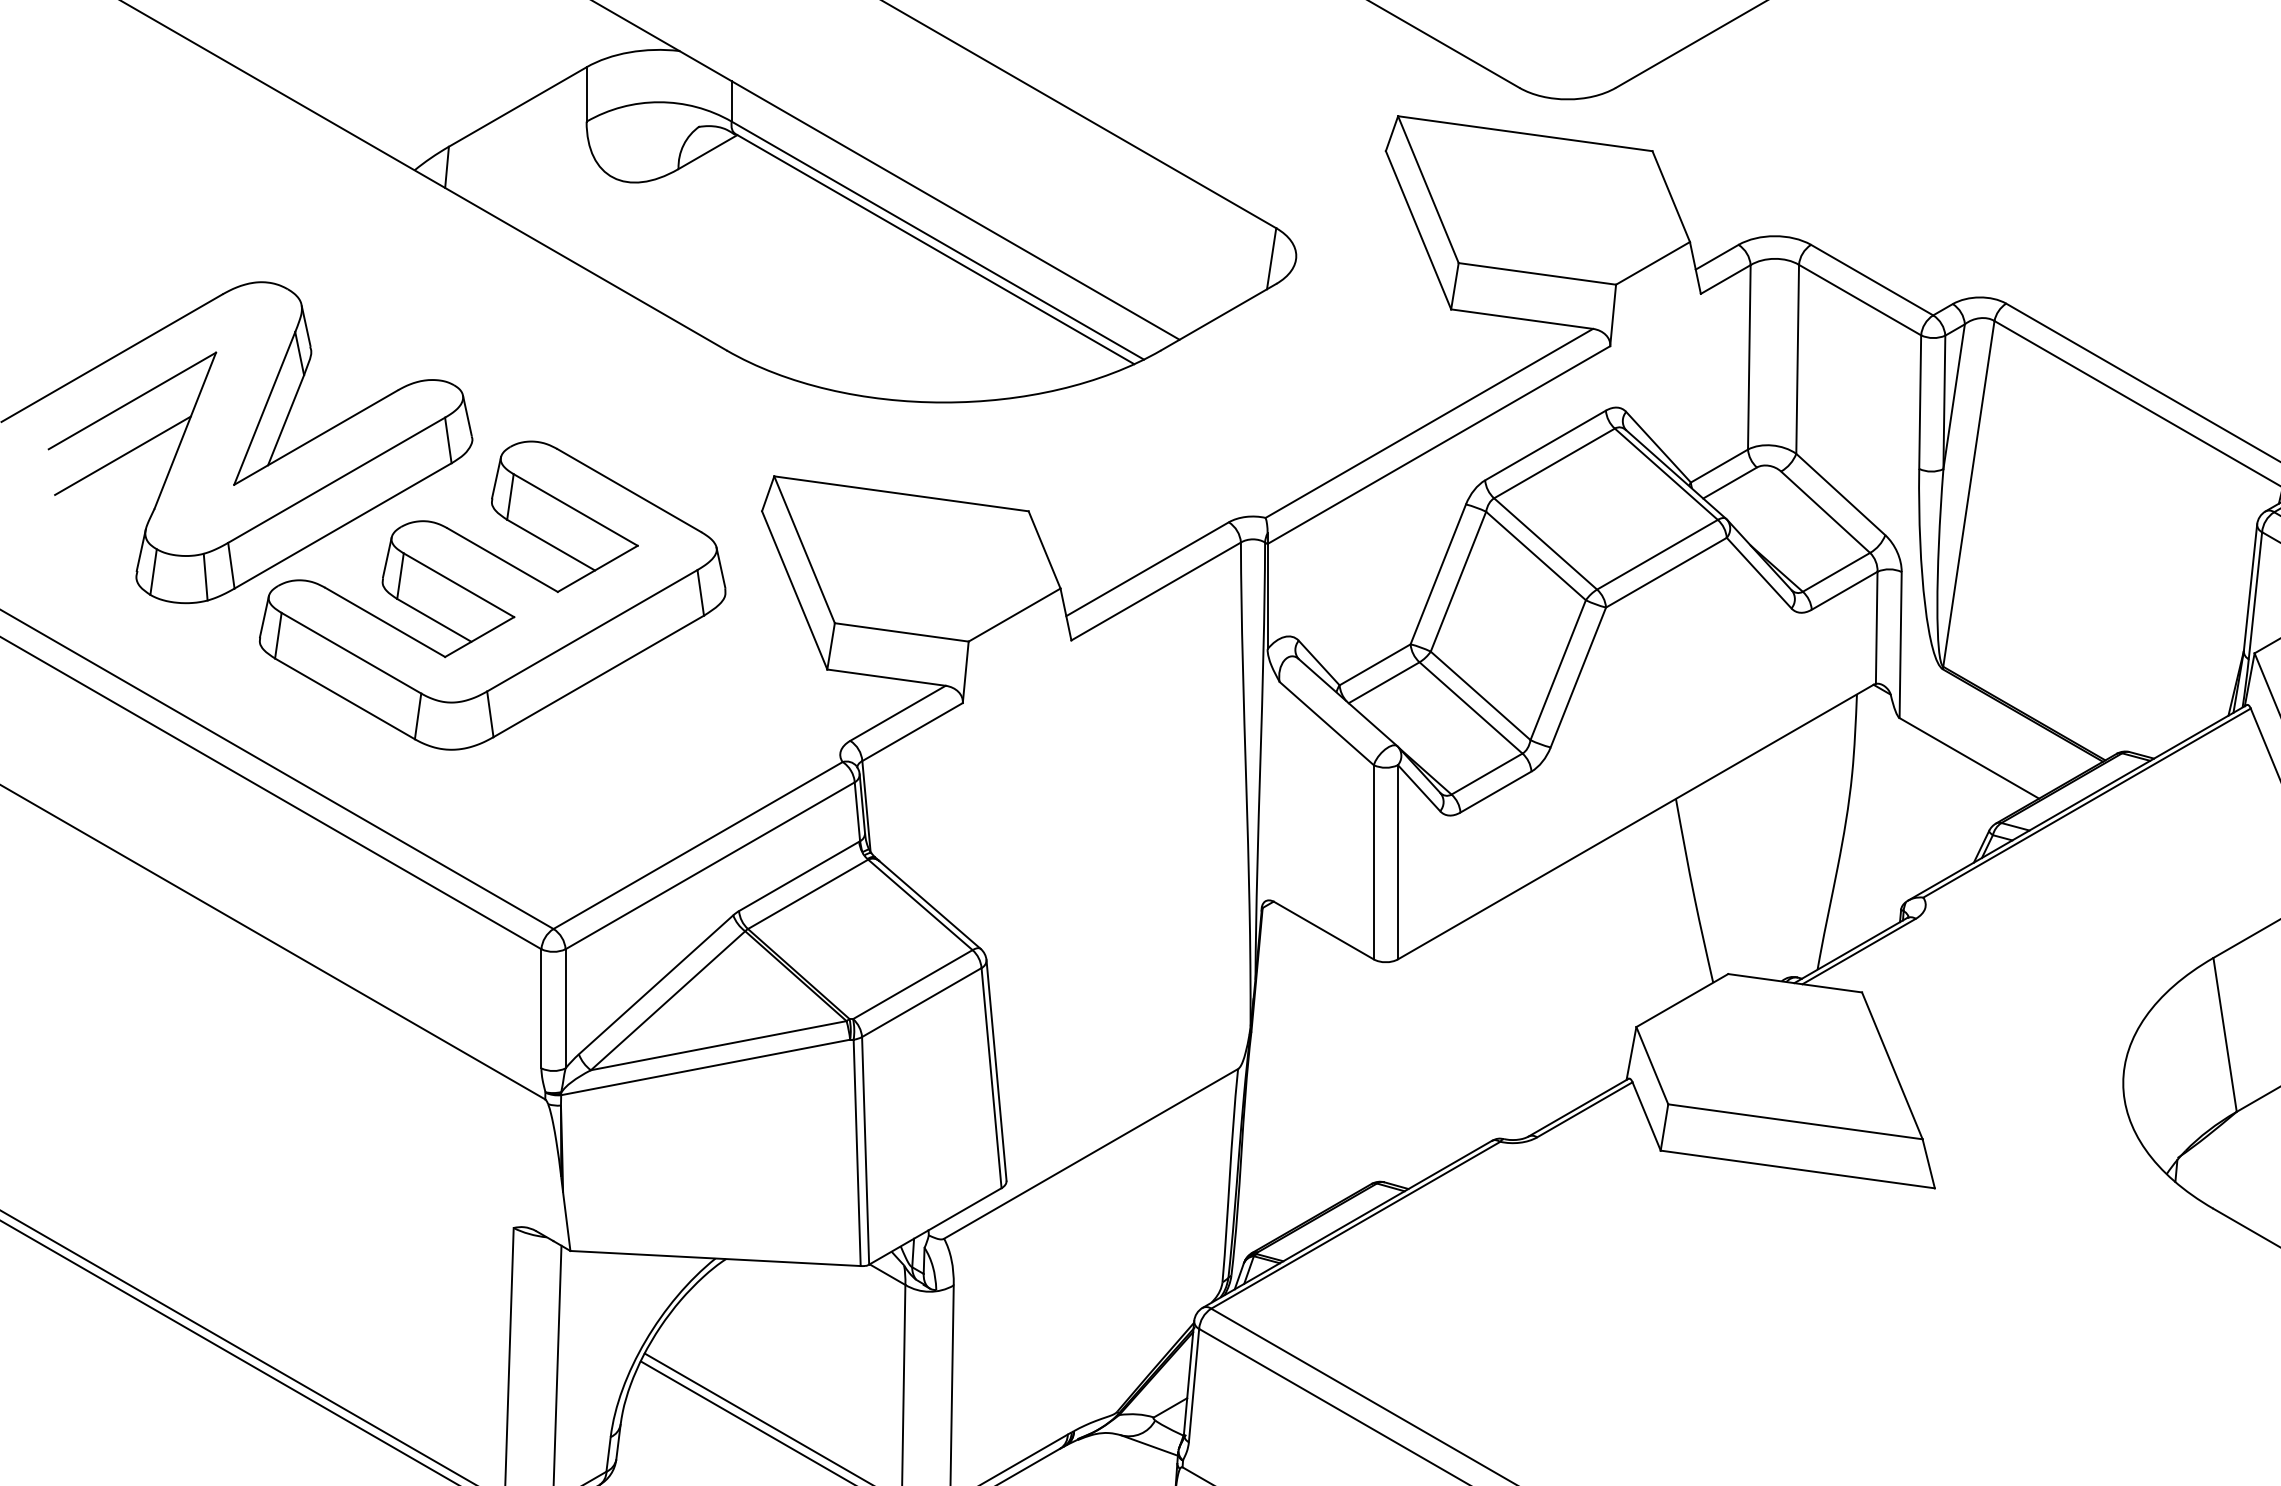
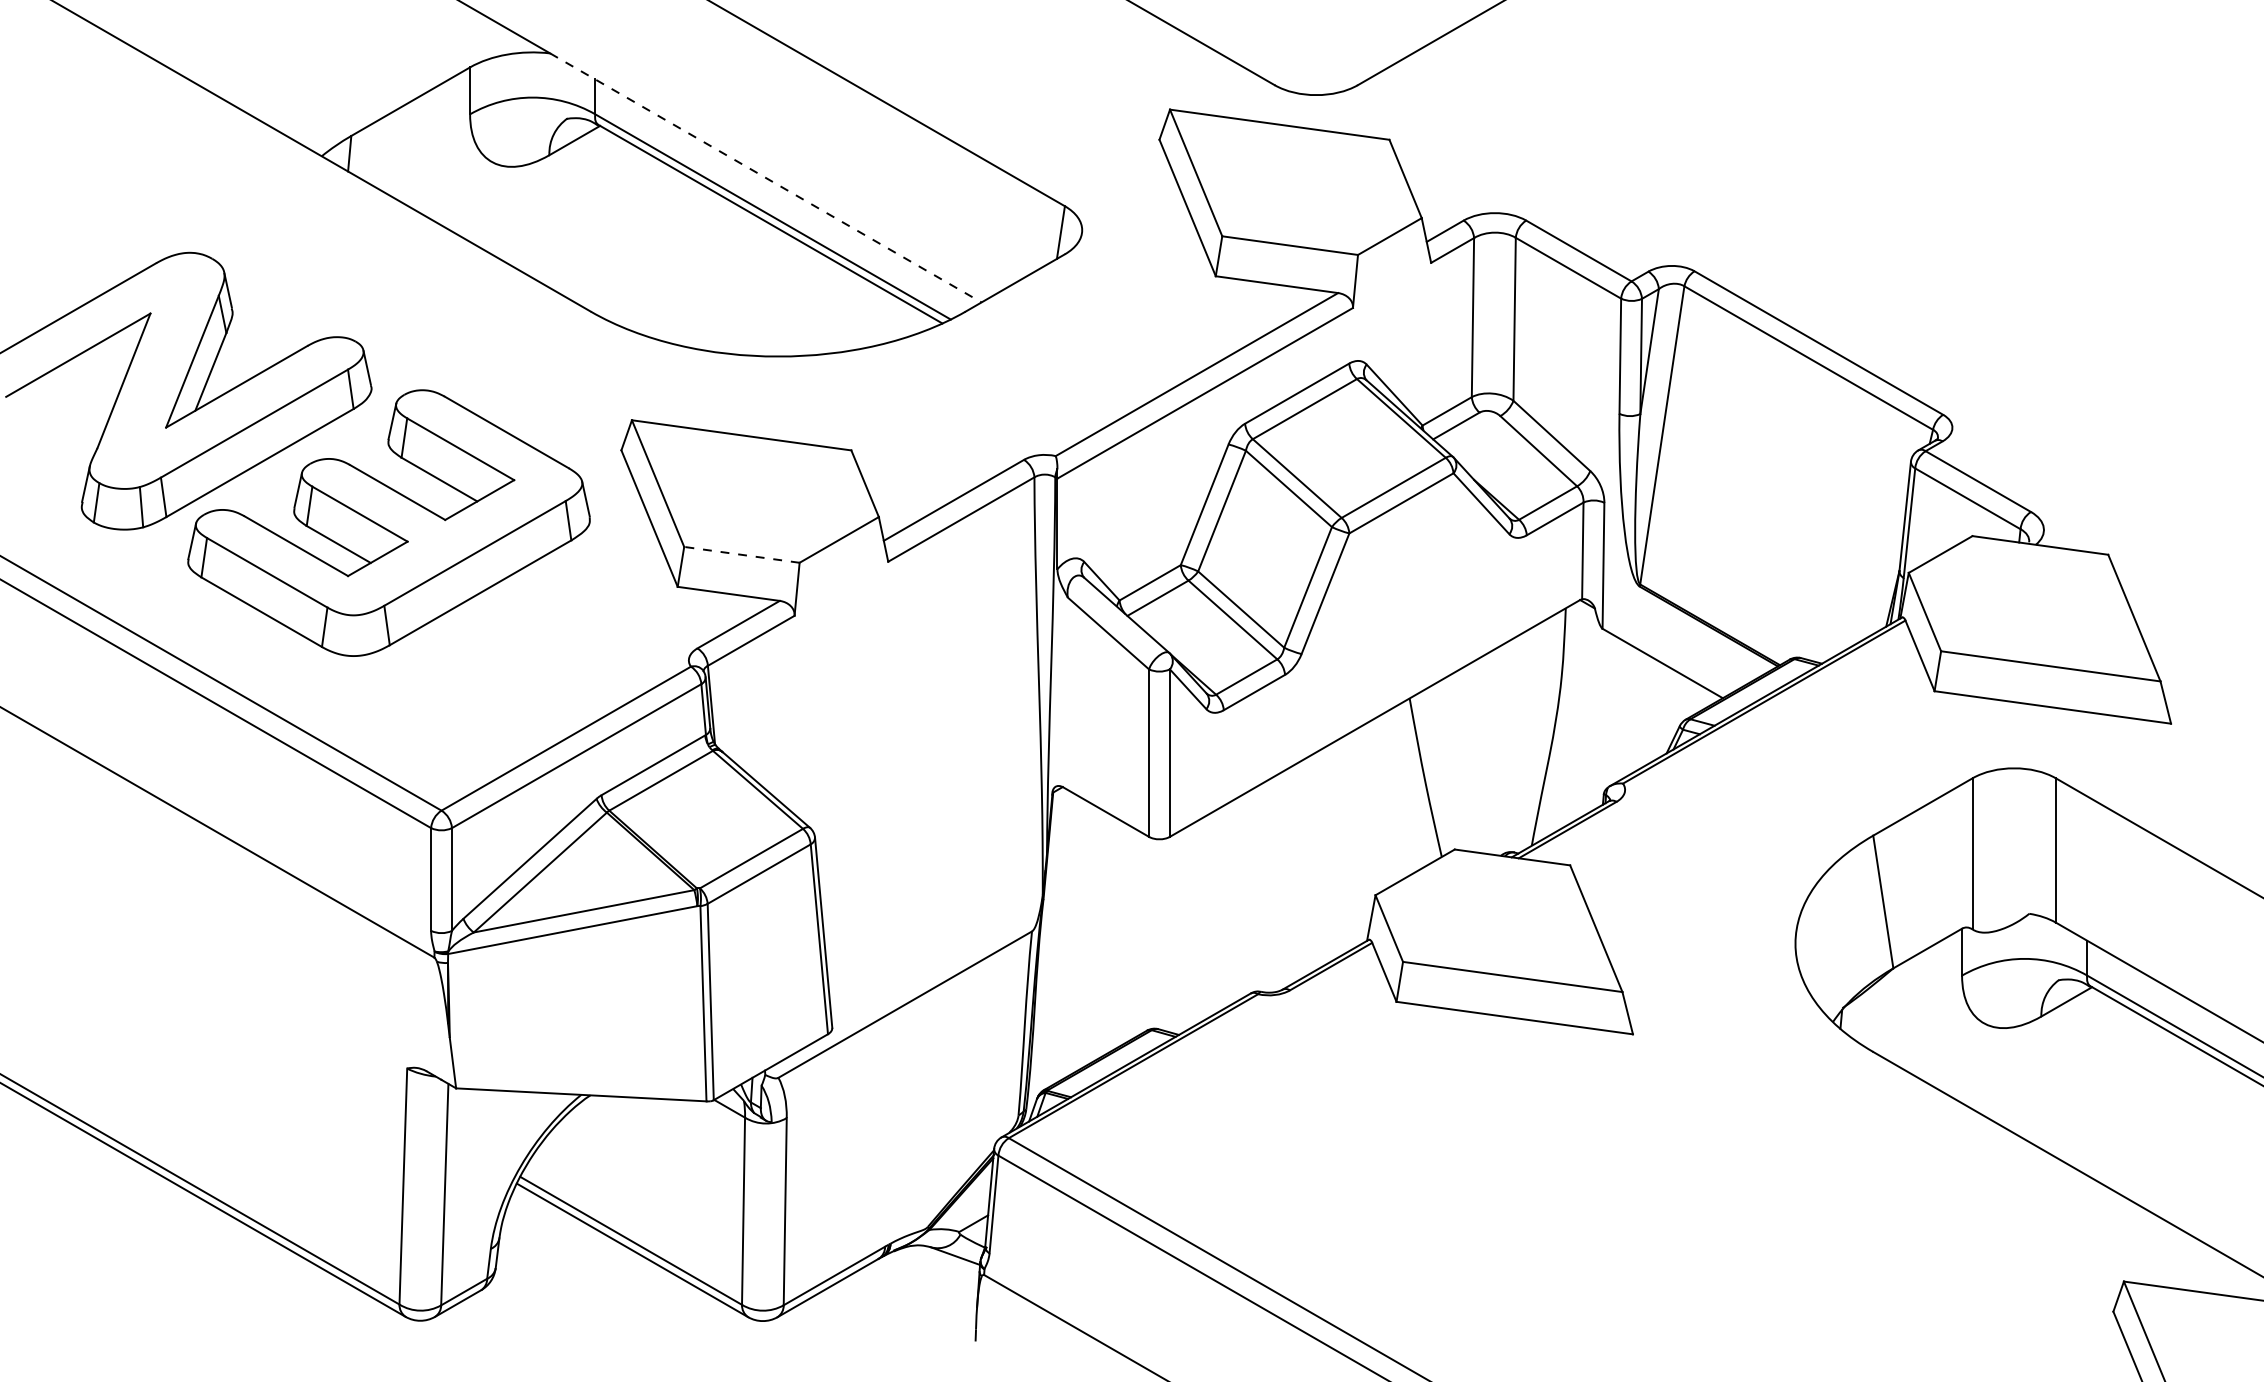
line: (930, 196) -> (766, 178), solid -> dashed
line: (122, 455) -> (69, 402), removed
line: (901, 631) -> (741, 554), solid -> dashed

